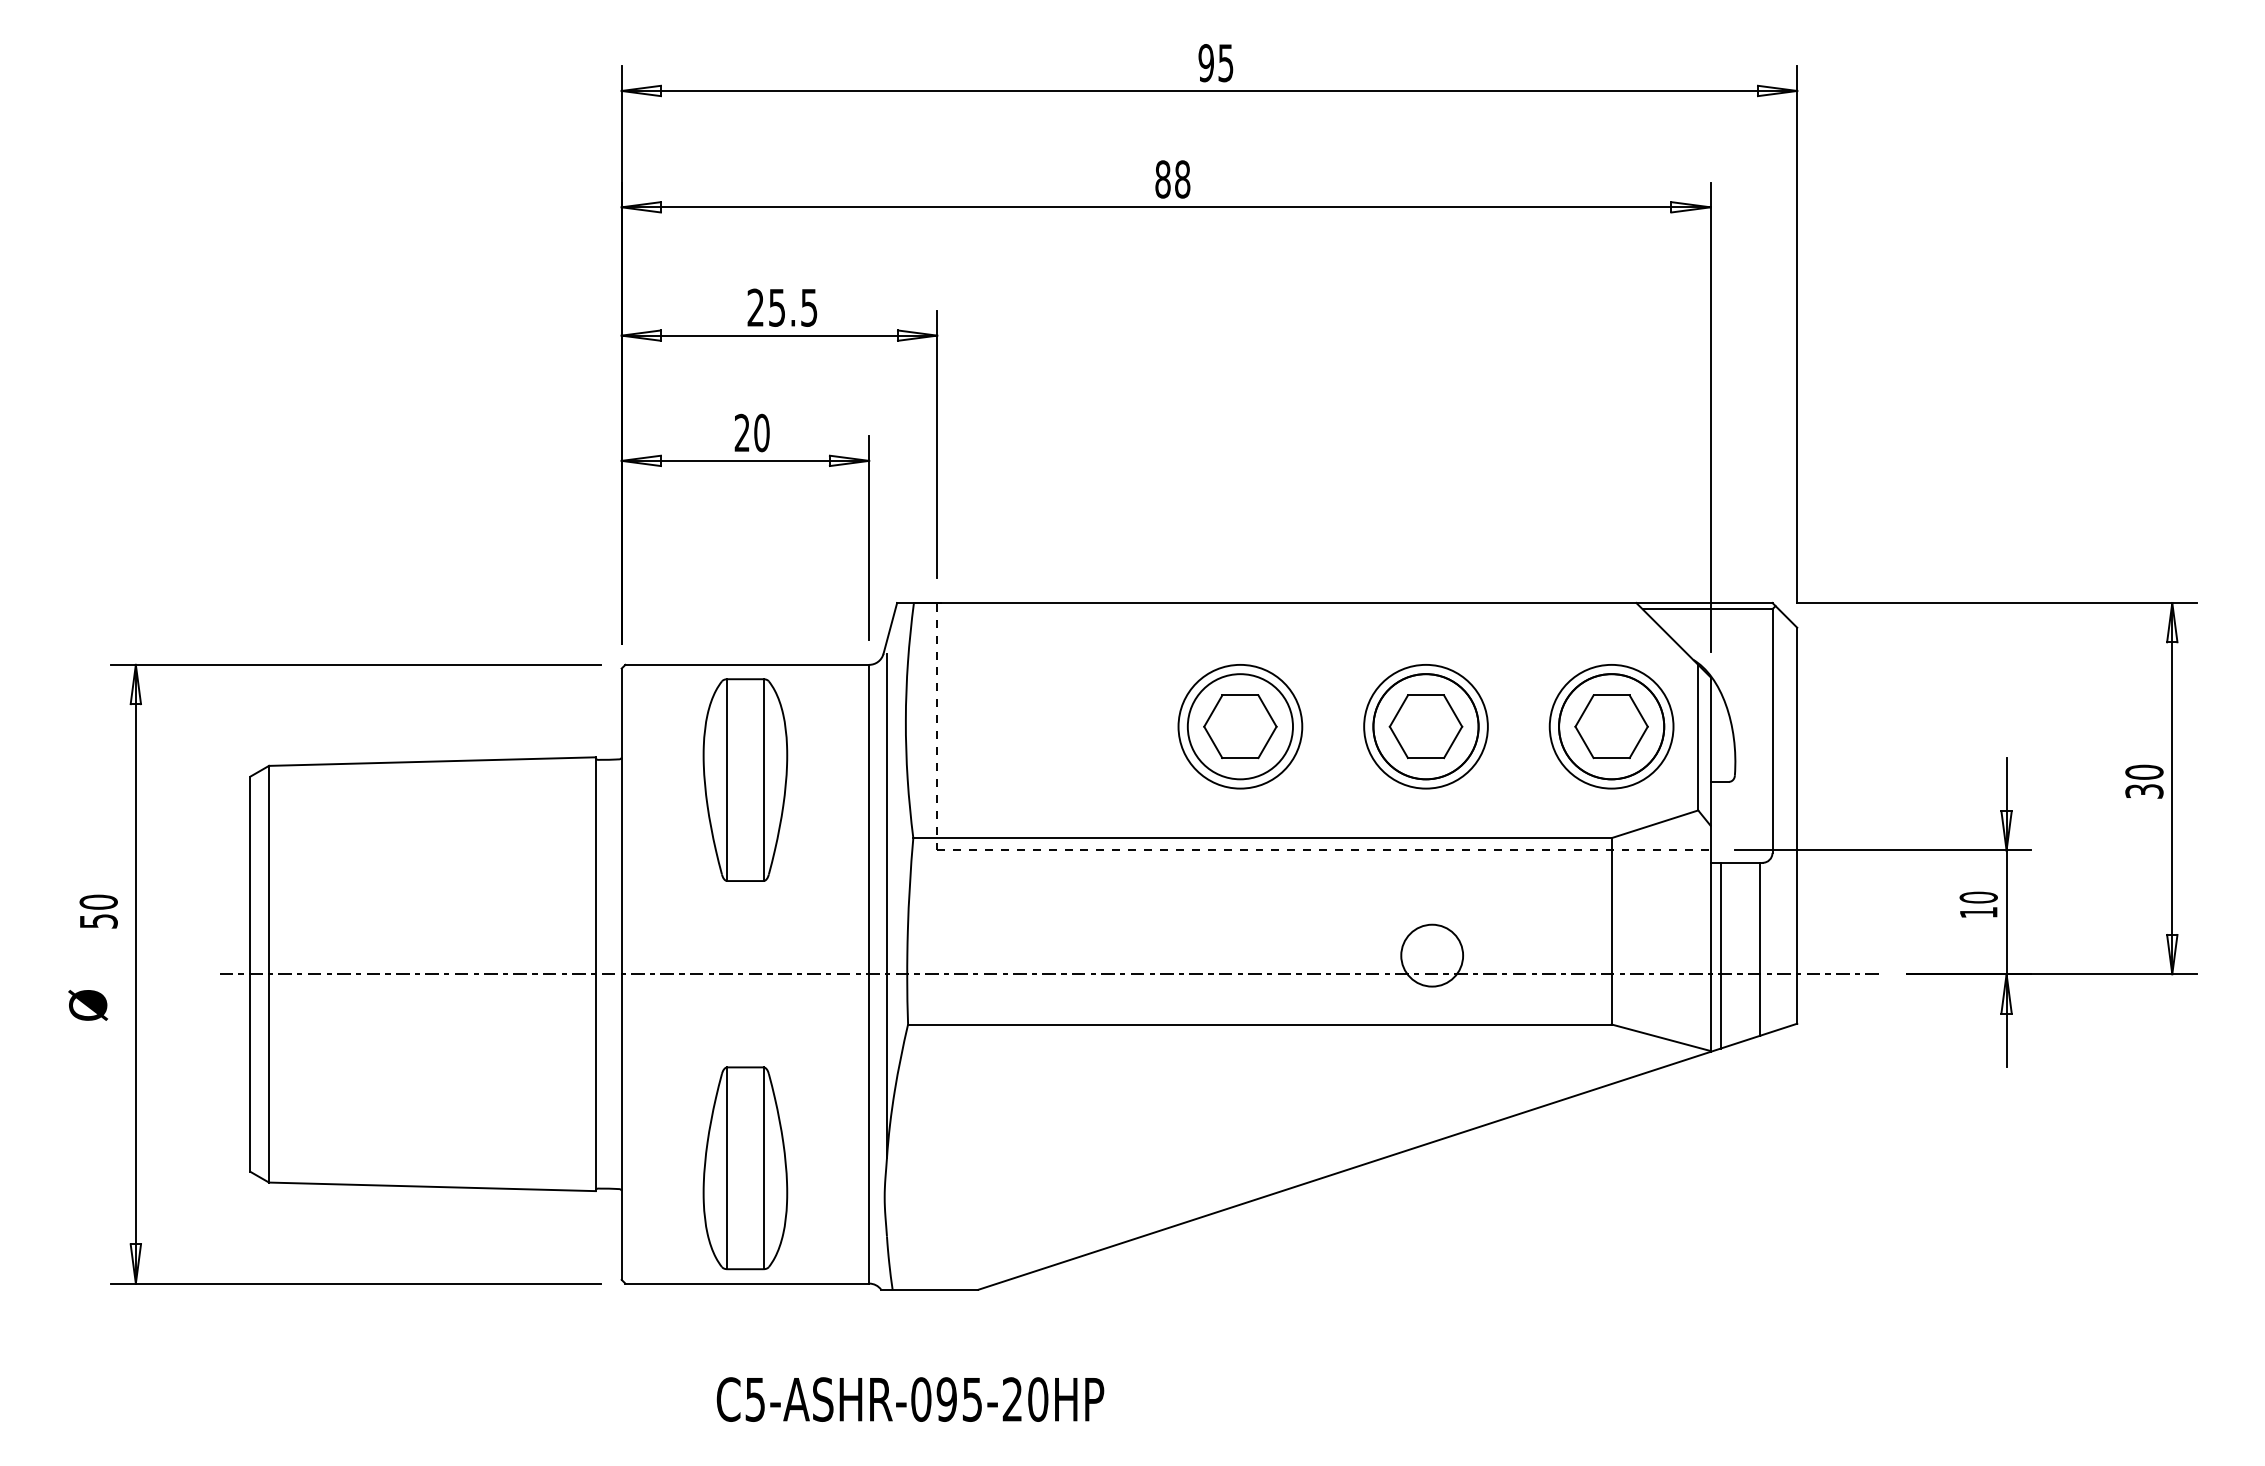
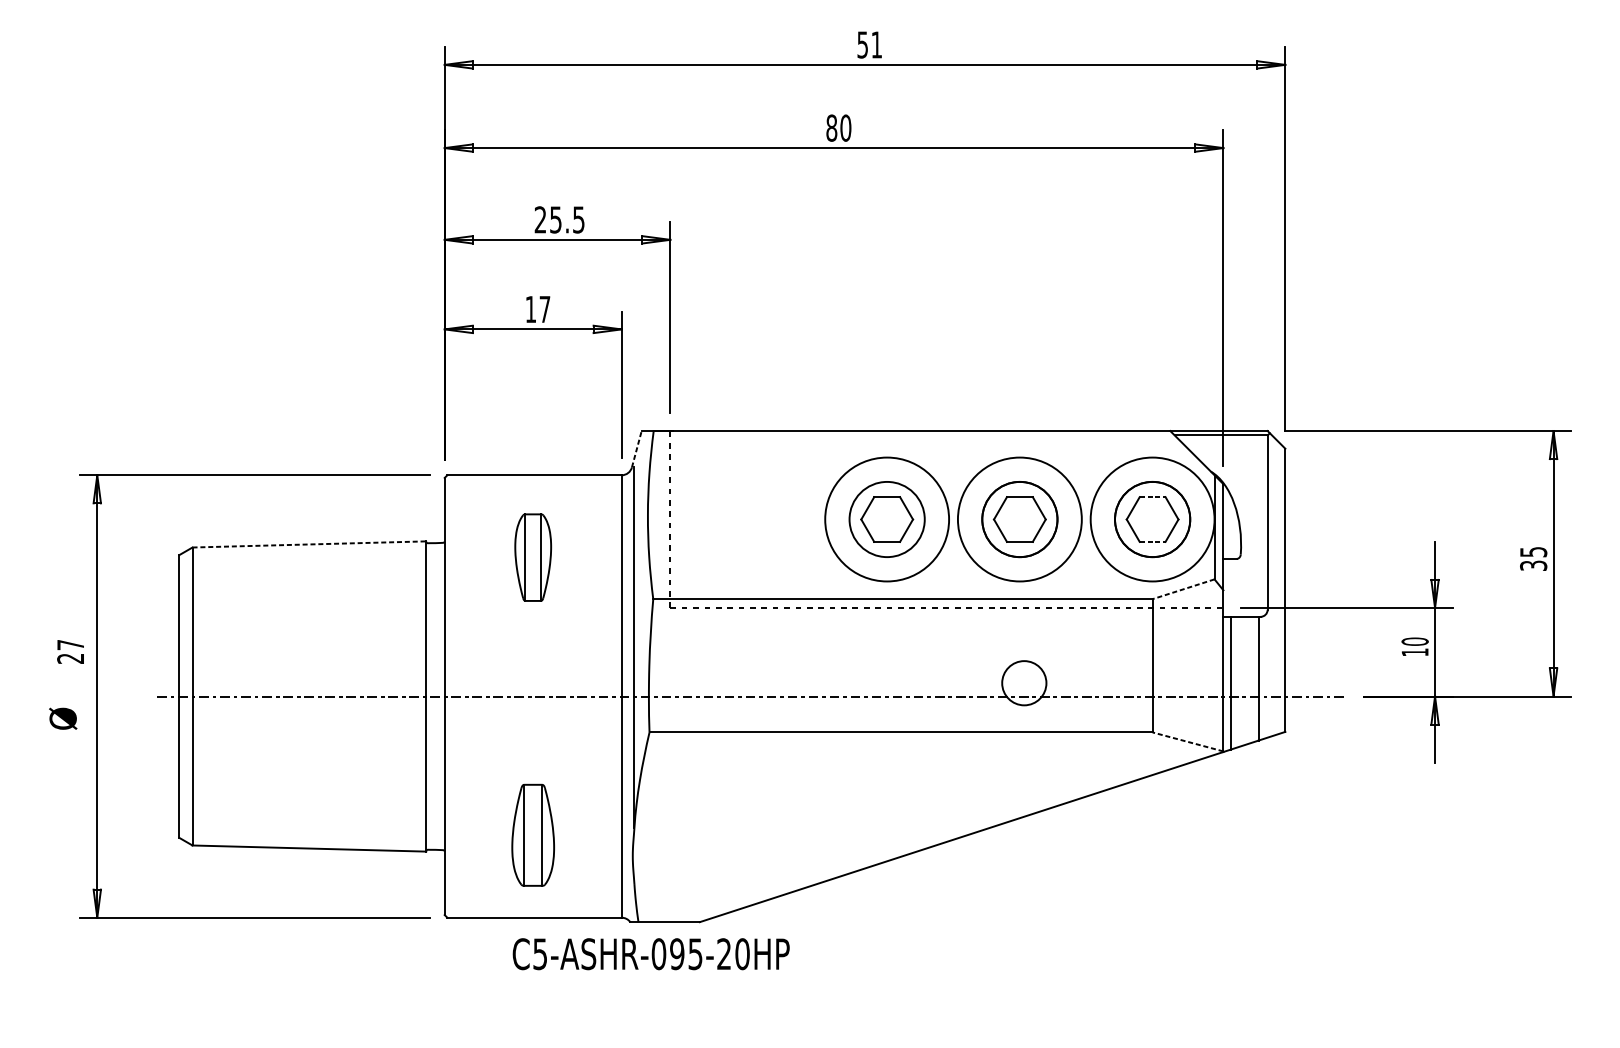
text: (1215, 63) -> (869, 45), 95 -> 51
text: (1182, 179) -> (845, 128), 88 -> 80
text: (751, 432) -> (537, 309), 20 -> 17
line: (890, 627) -> (636, 448), solid -> dashed
line: (1612, 695) -> (1153, 497), solid -> dashed
circle: (1240, 726) -> (887, 519), size x1.4
circle: (1425, 726) -> (1019, 519), size x1.4
circle: (1611, 726) -> (1152, 519), size x1.4
line: (1612, 758) -> (1153, 542), solid -> dashed
line: (432, 761) -> (309, 544), solid -> dashed
text: (2144, 771) -> (1533, 551), 30 -> 35
part: (745, 779) -> (533, 557), size x0.6
line: (1654, 824) -> (1183, 589), solid -> dashed
text: (98, 911) -> (70, 651), 50 -> 27
line: (1660, 1037) -> (1187, 741), solid -> dashed
part: (745, 1168) -> (533, 835), size x0.7
text: (910, 1399) -> (651, 954), moved

